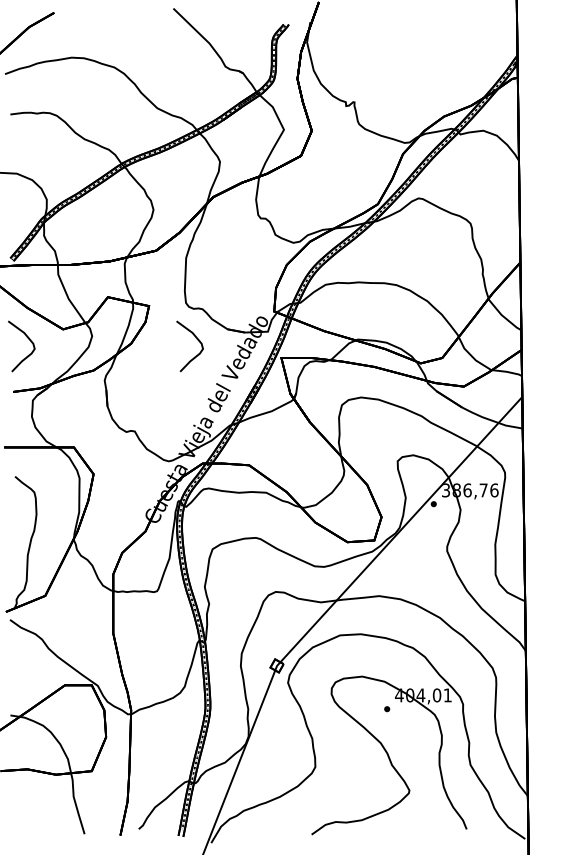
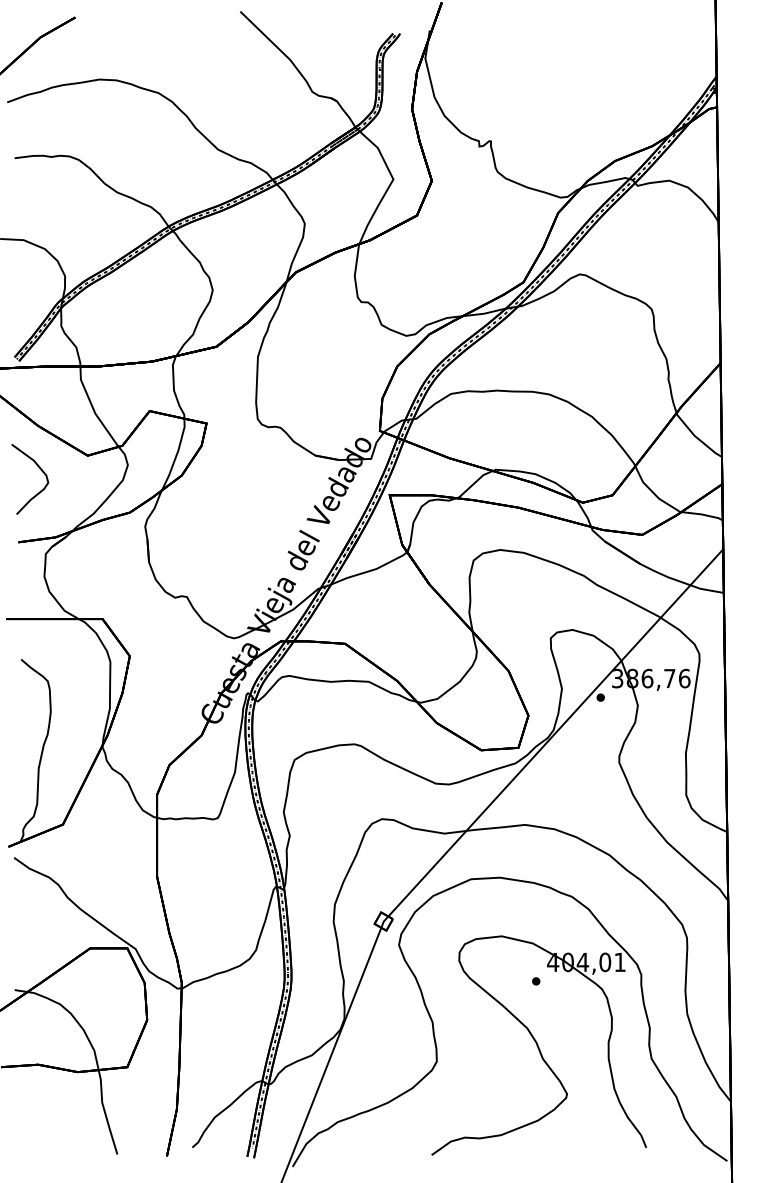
curve: (197, 340) -> (273, 470), removed

